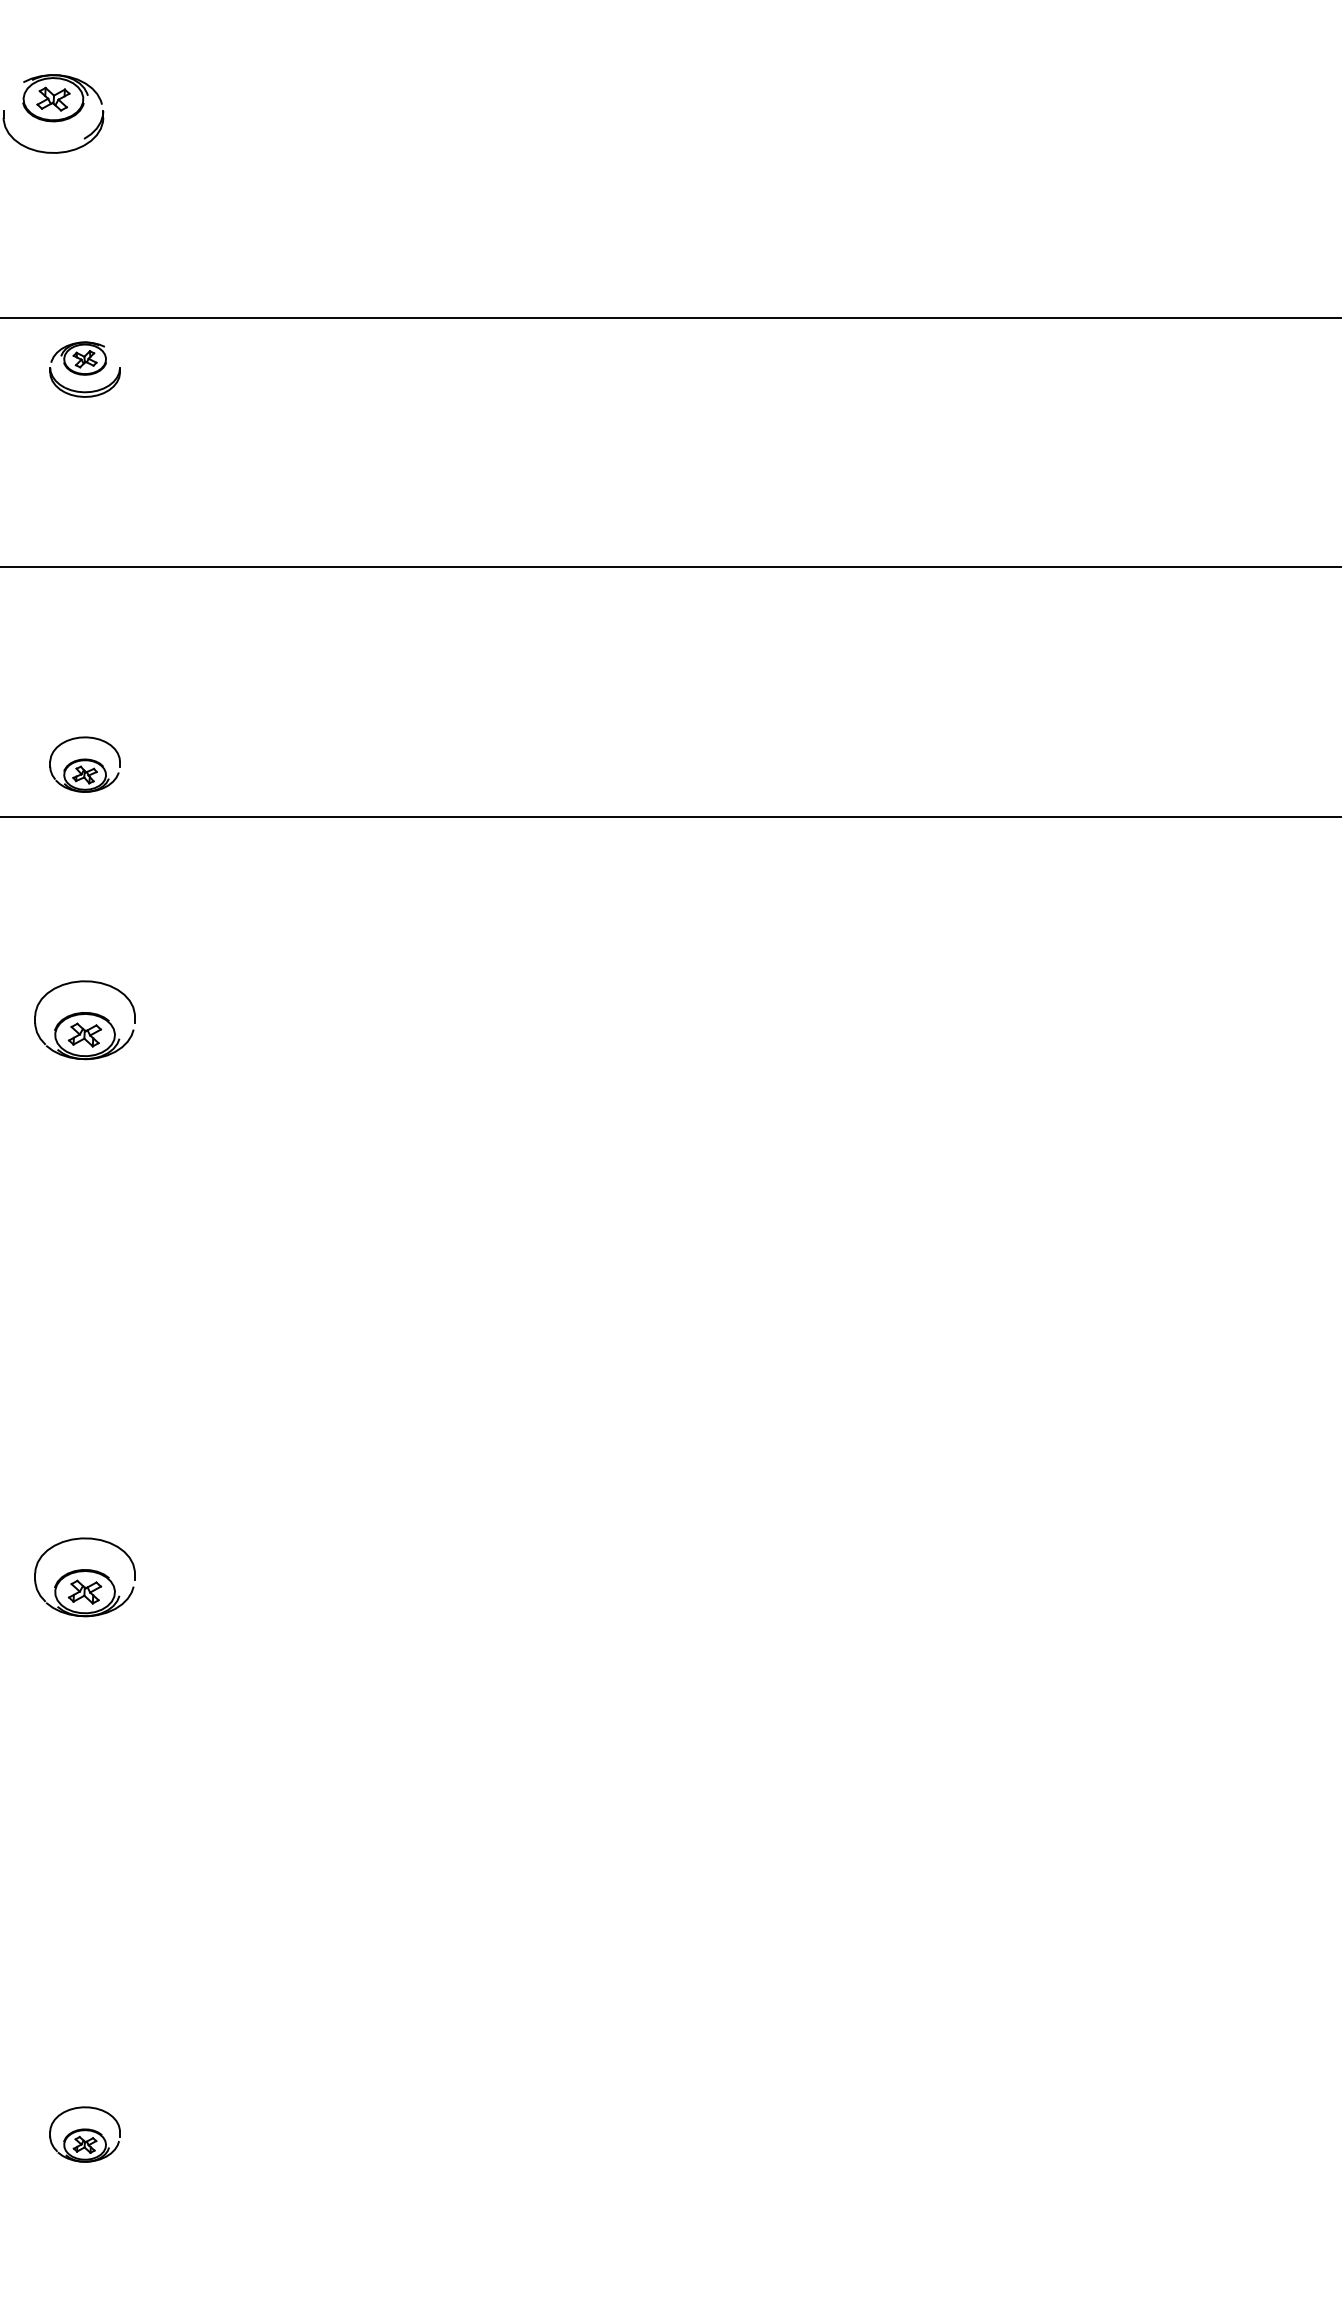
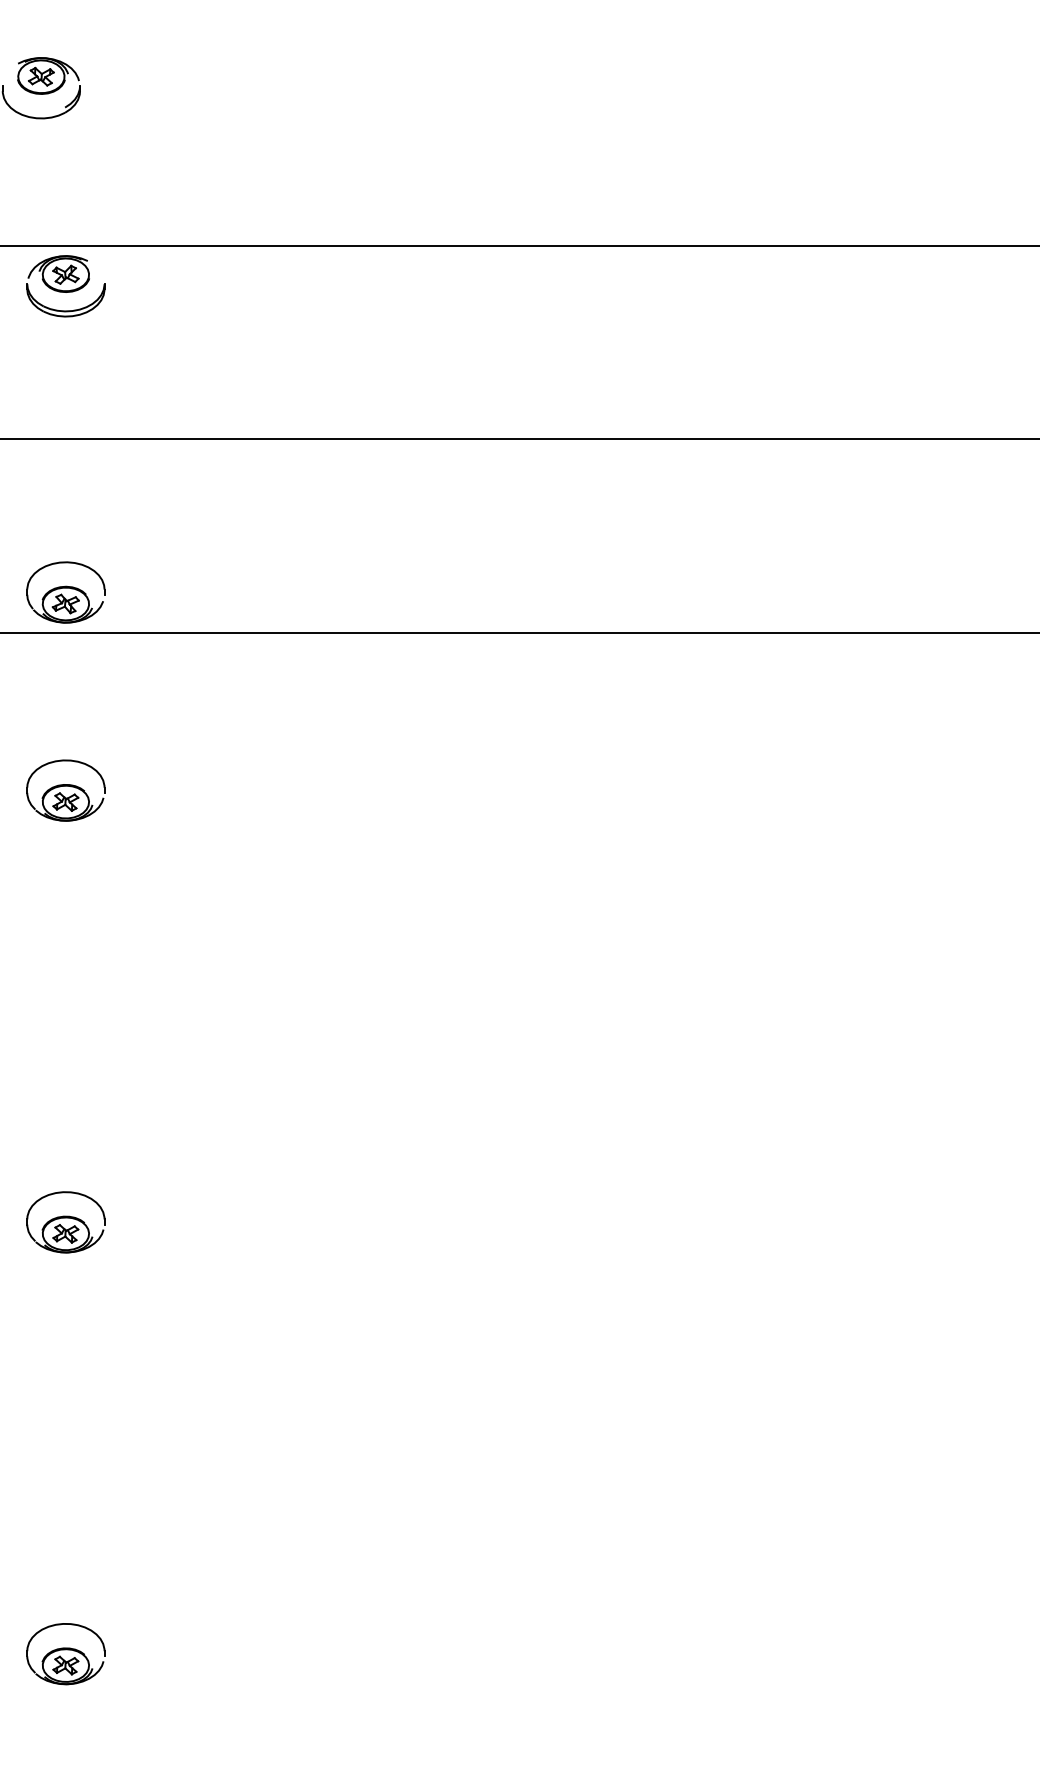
part: (84, 369) -> (65, 286), size x1.43
part: (84, 764) -> (65, 592), size x1.43
part: (84, 2134) -> (65, 1654), size x1.43

